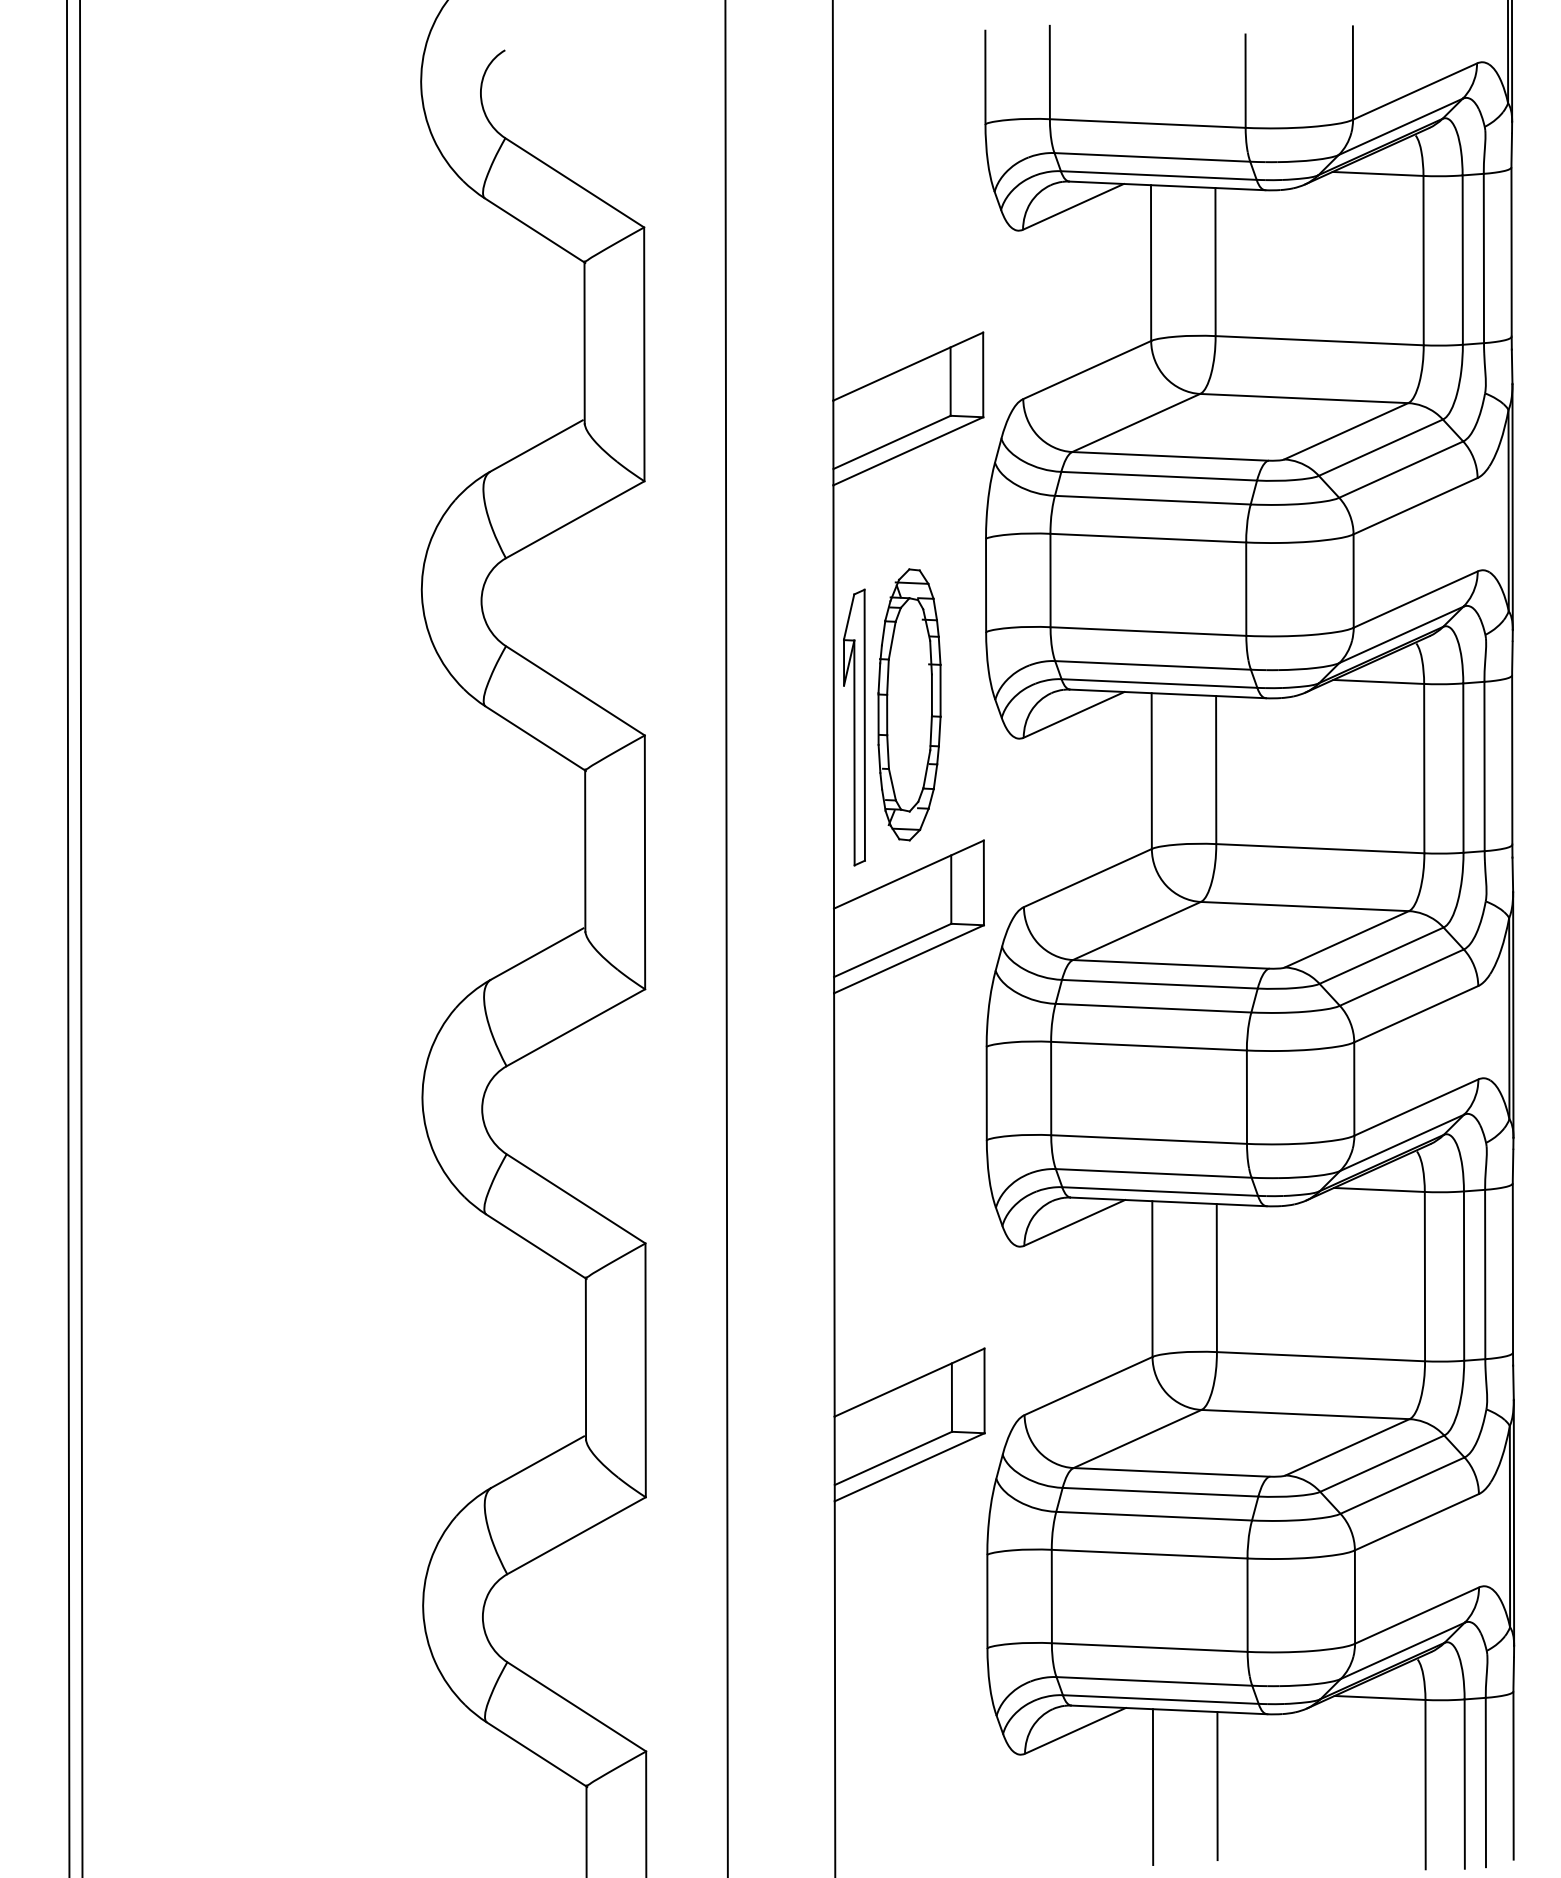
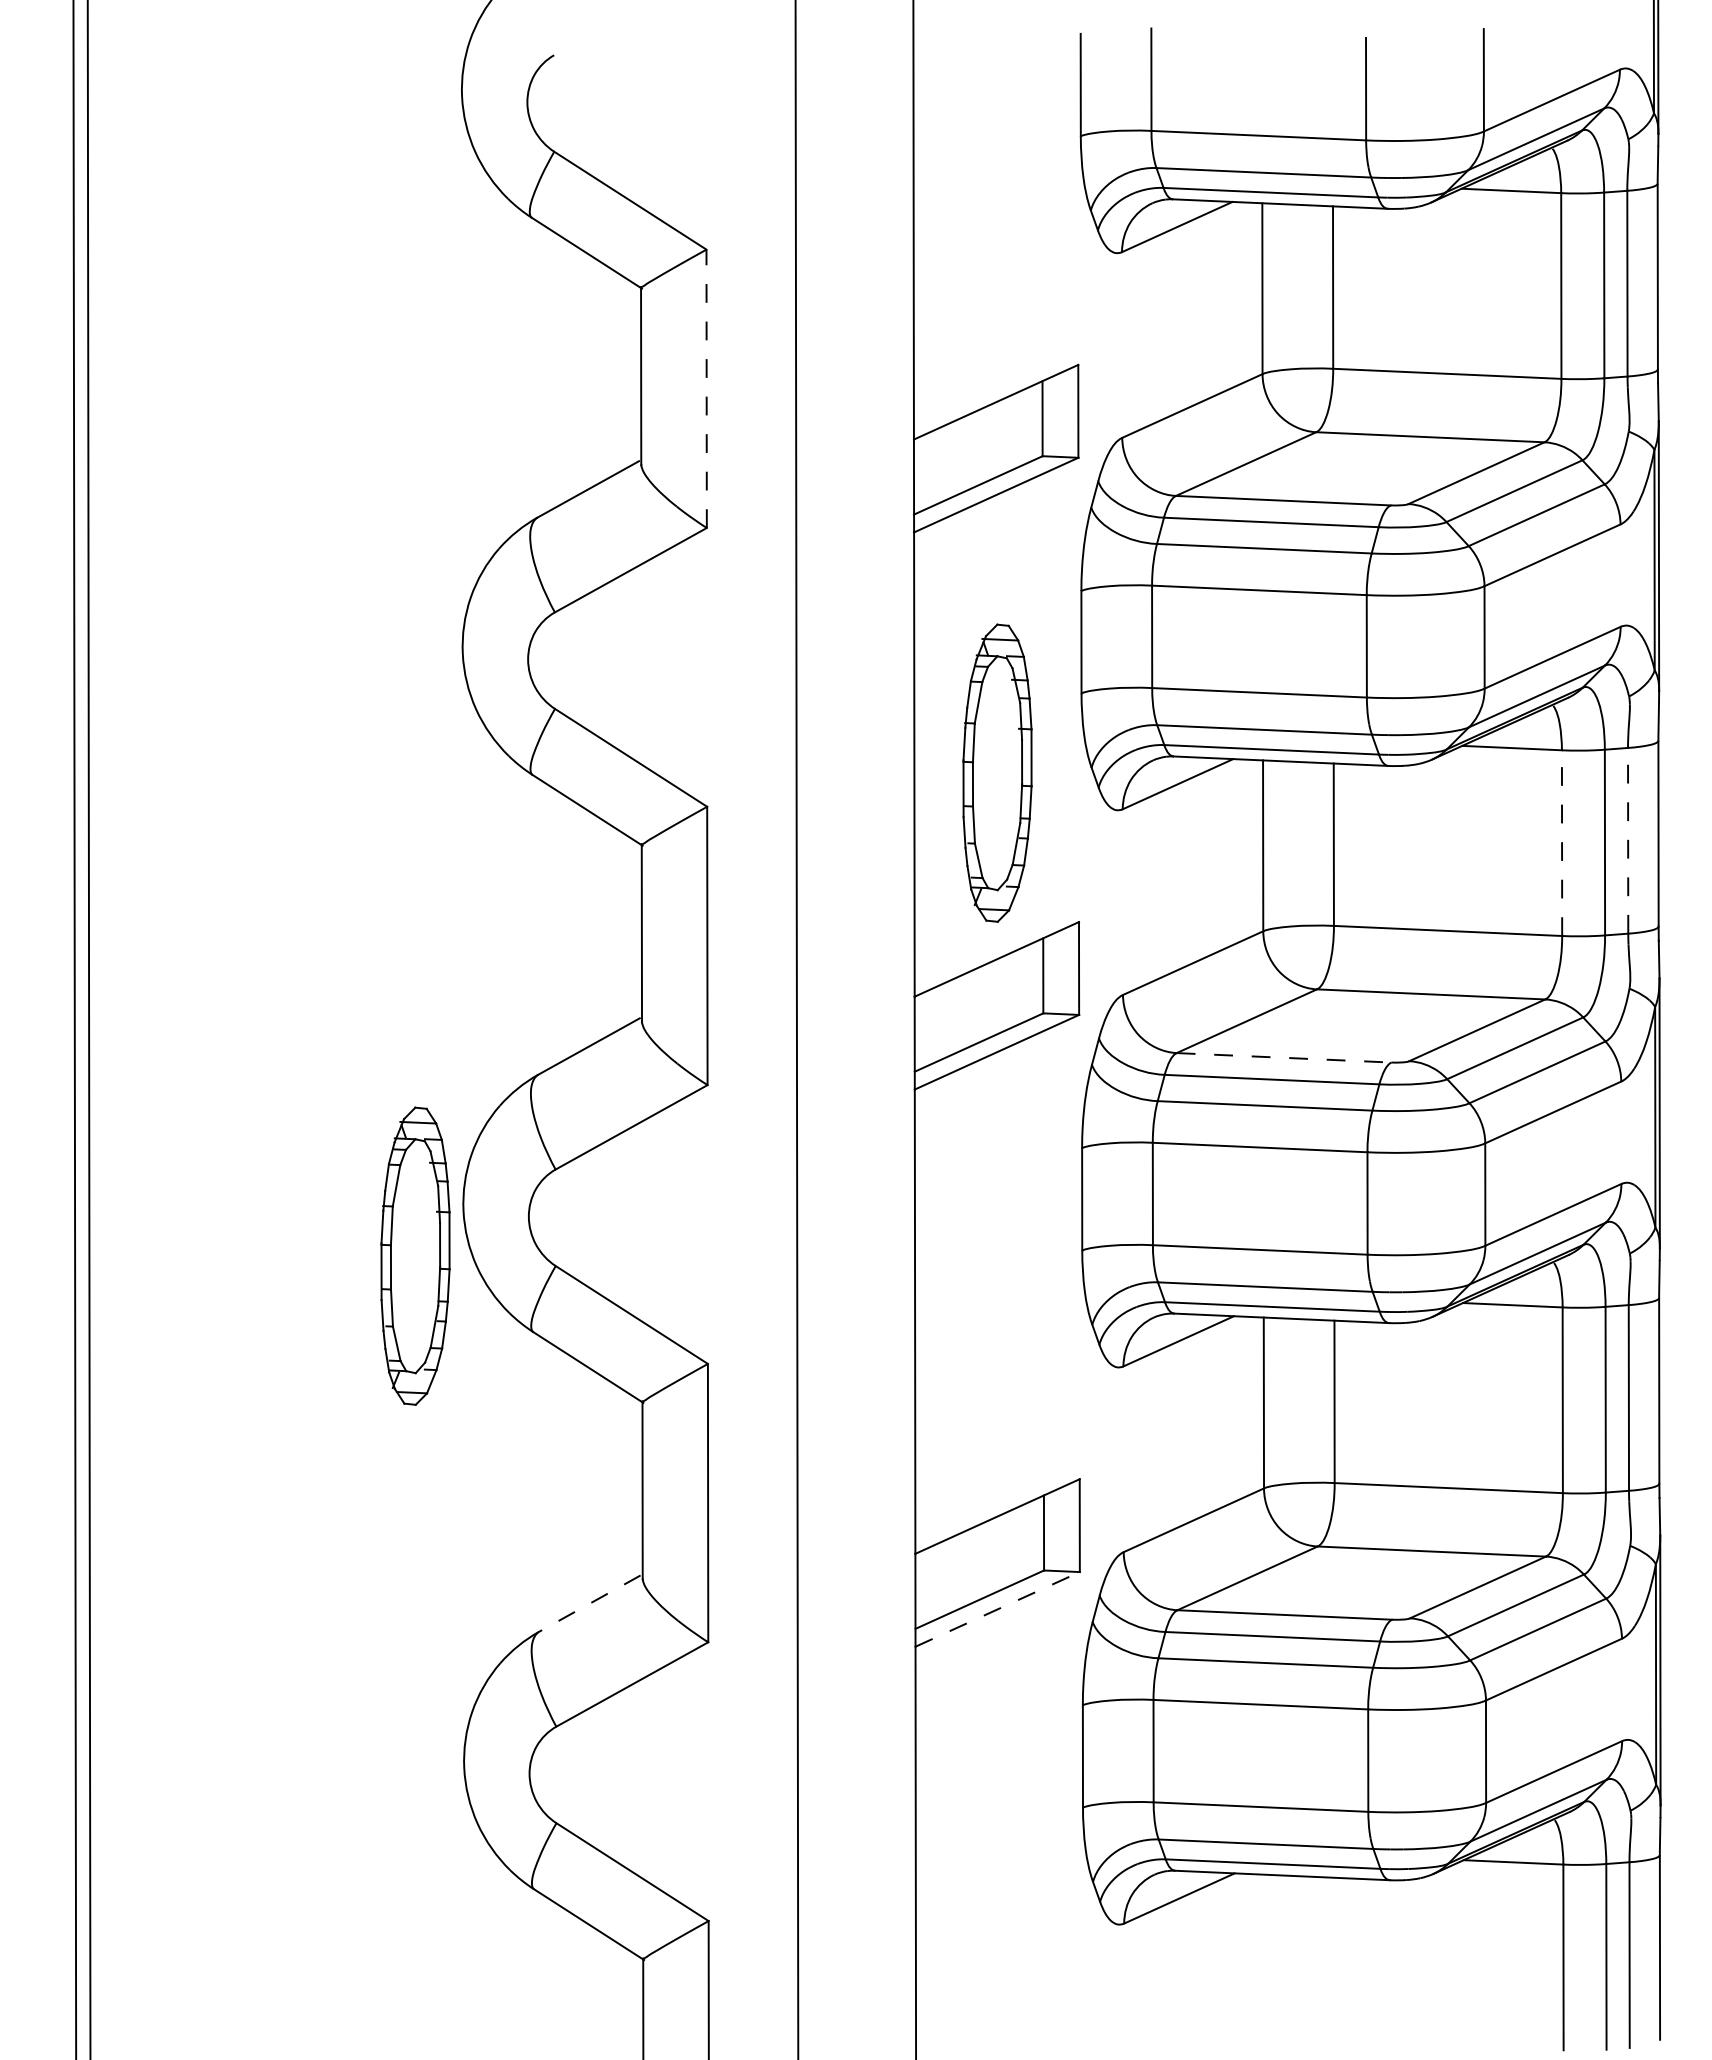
line: (644, 354) -> (706, 388), solid -> dashed
part: (853, 727) -> (936, 798), removed
line: (1484, 766) -> (1628, 840), solid -> dashed
line: (1424, 768) -> (1562, 843), solid -> dashed
line: (1171, 964) -> (1284, 1057), solid -> dashed
part: (378, 1144) -> (415, 1255), added
line: (537, 1461) -> (589, 1603), solid -> dashed
line: (910, 1467) -> (998, 1609), solid -> dashed
line: (1217, 1785) -> (1335, 1958), removed
line: (1152, 1786) -> (1264, 1959), removed

